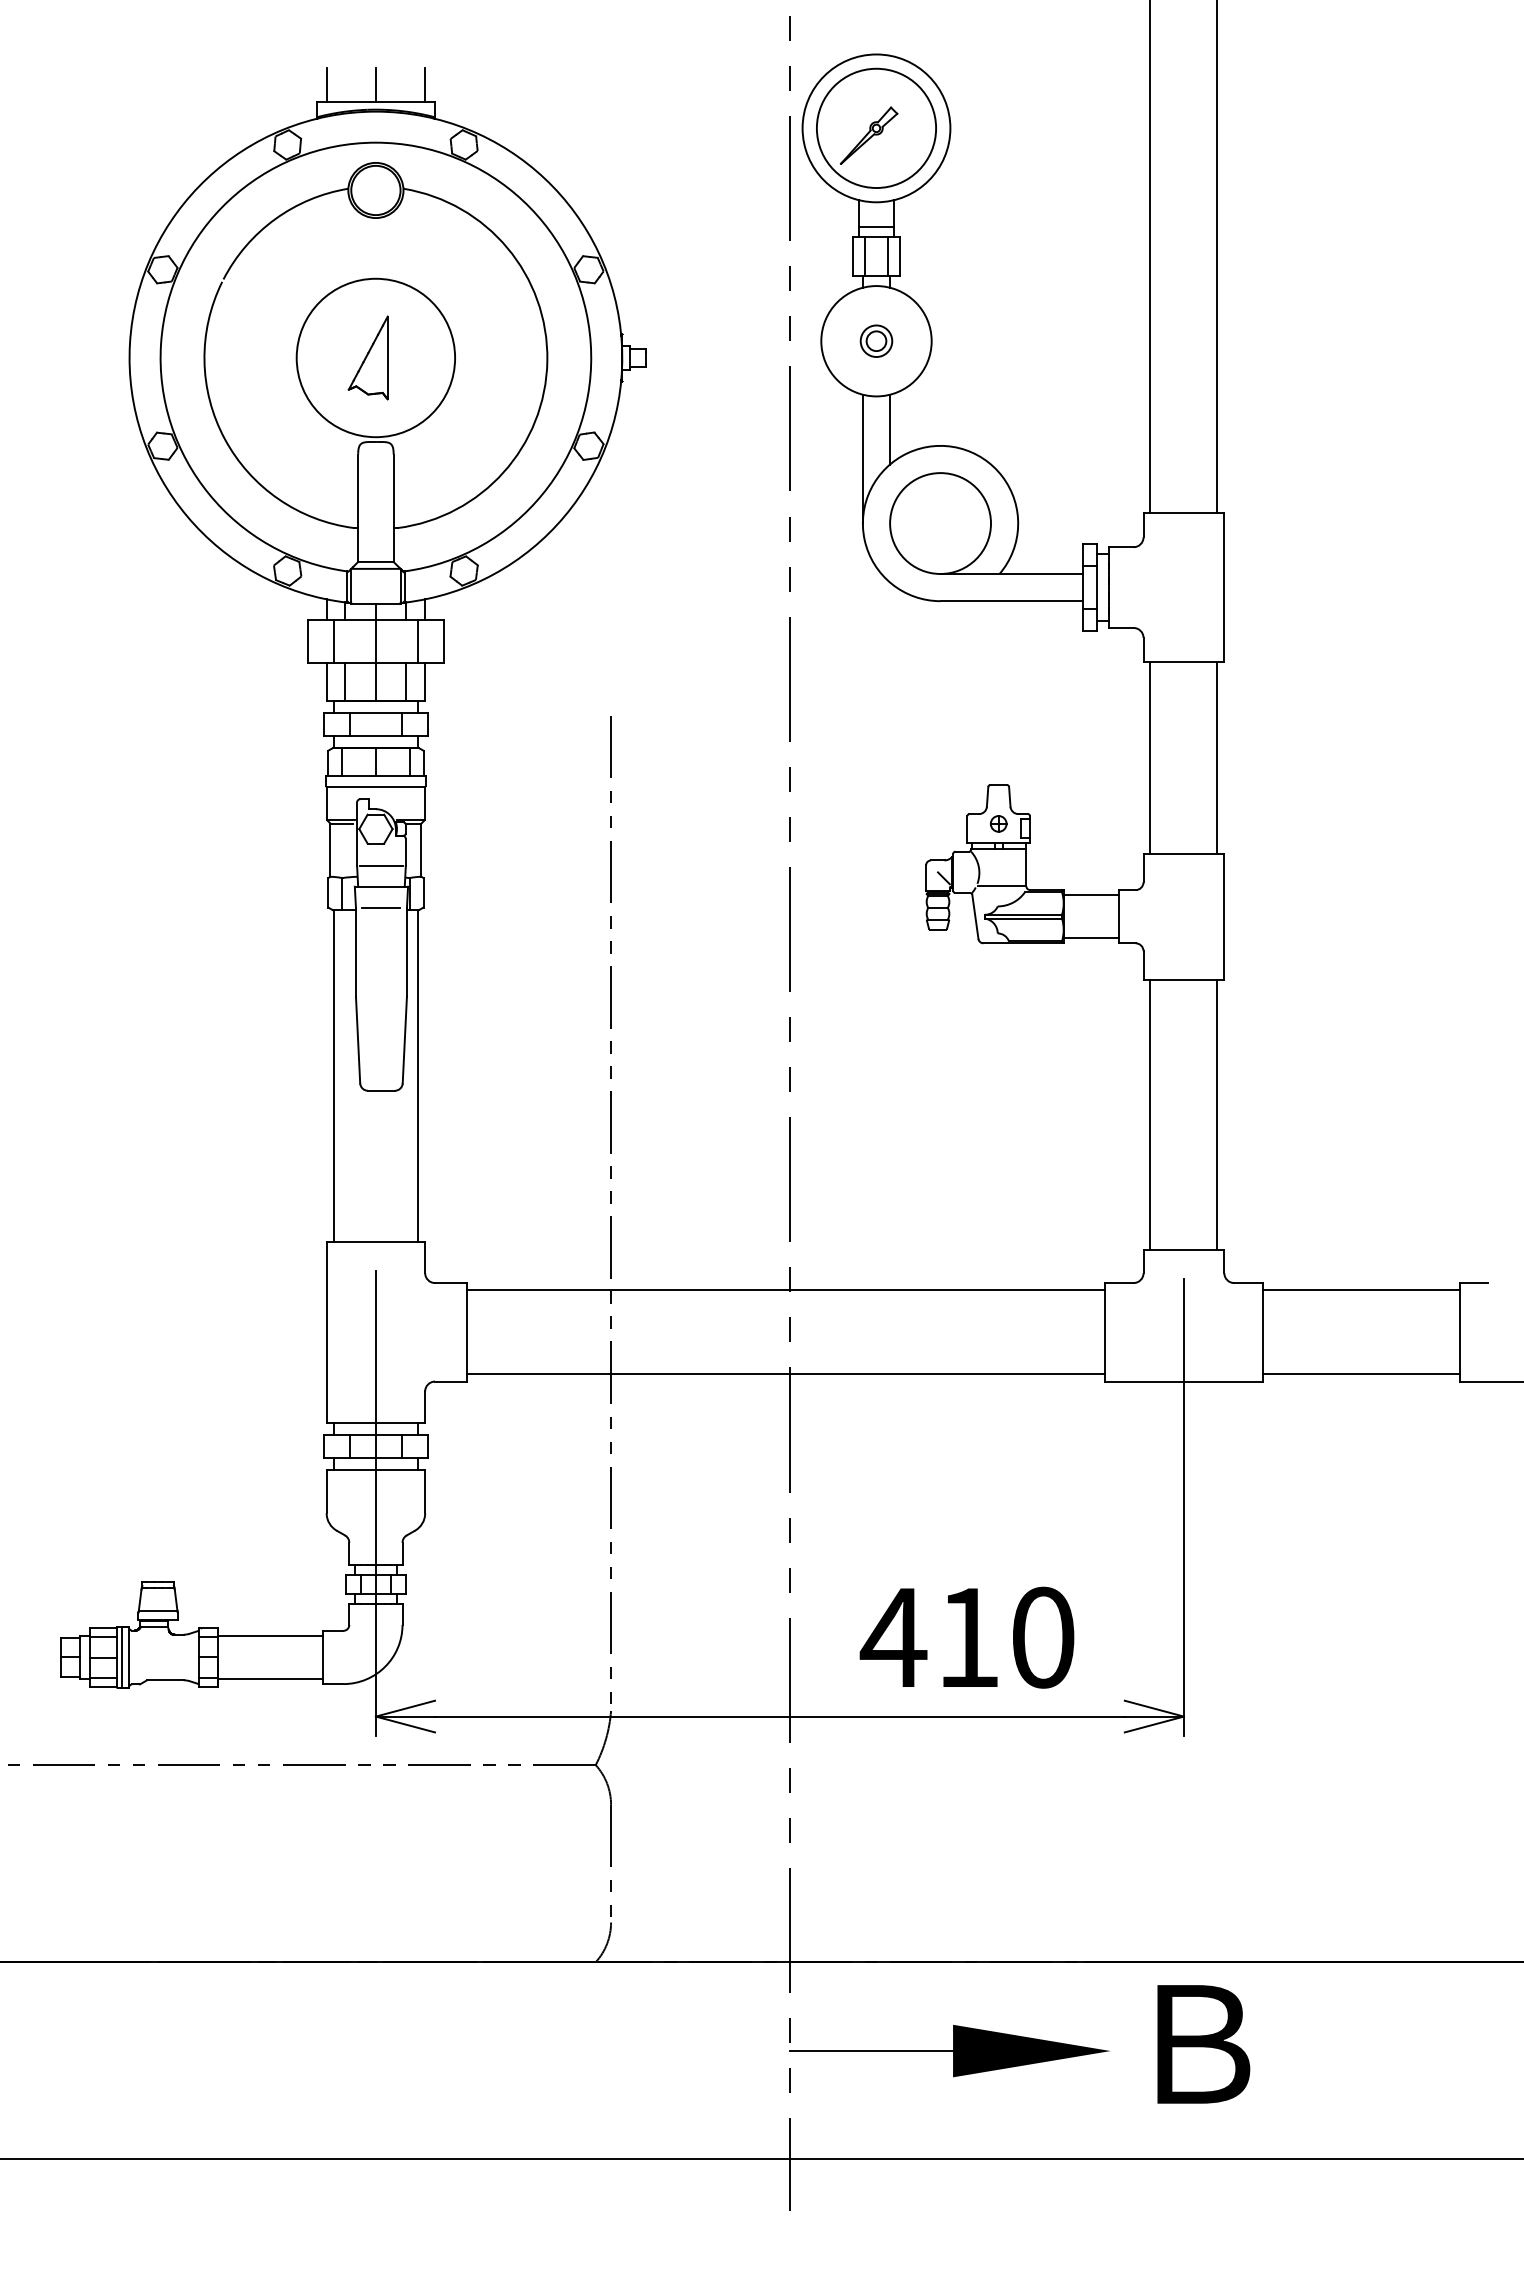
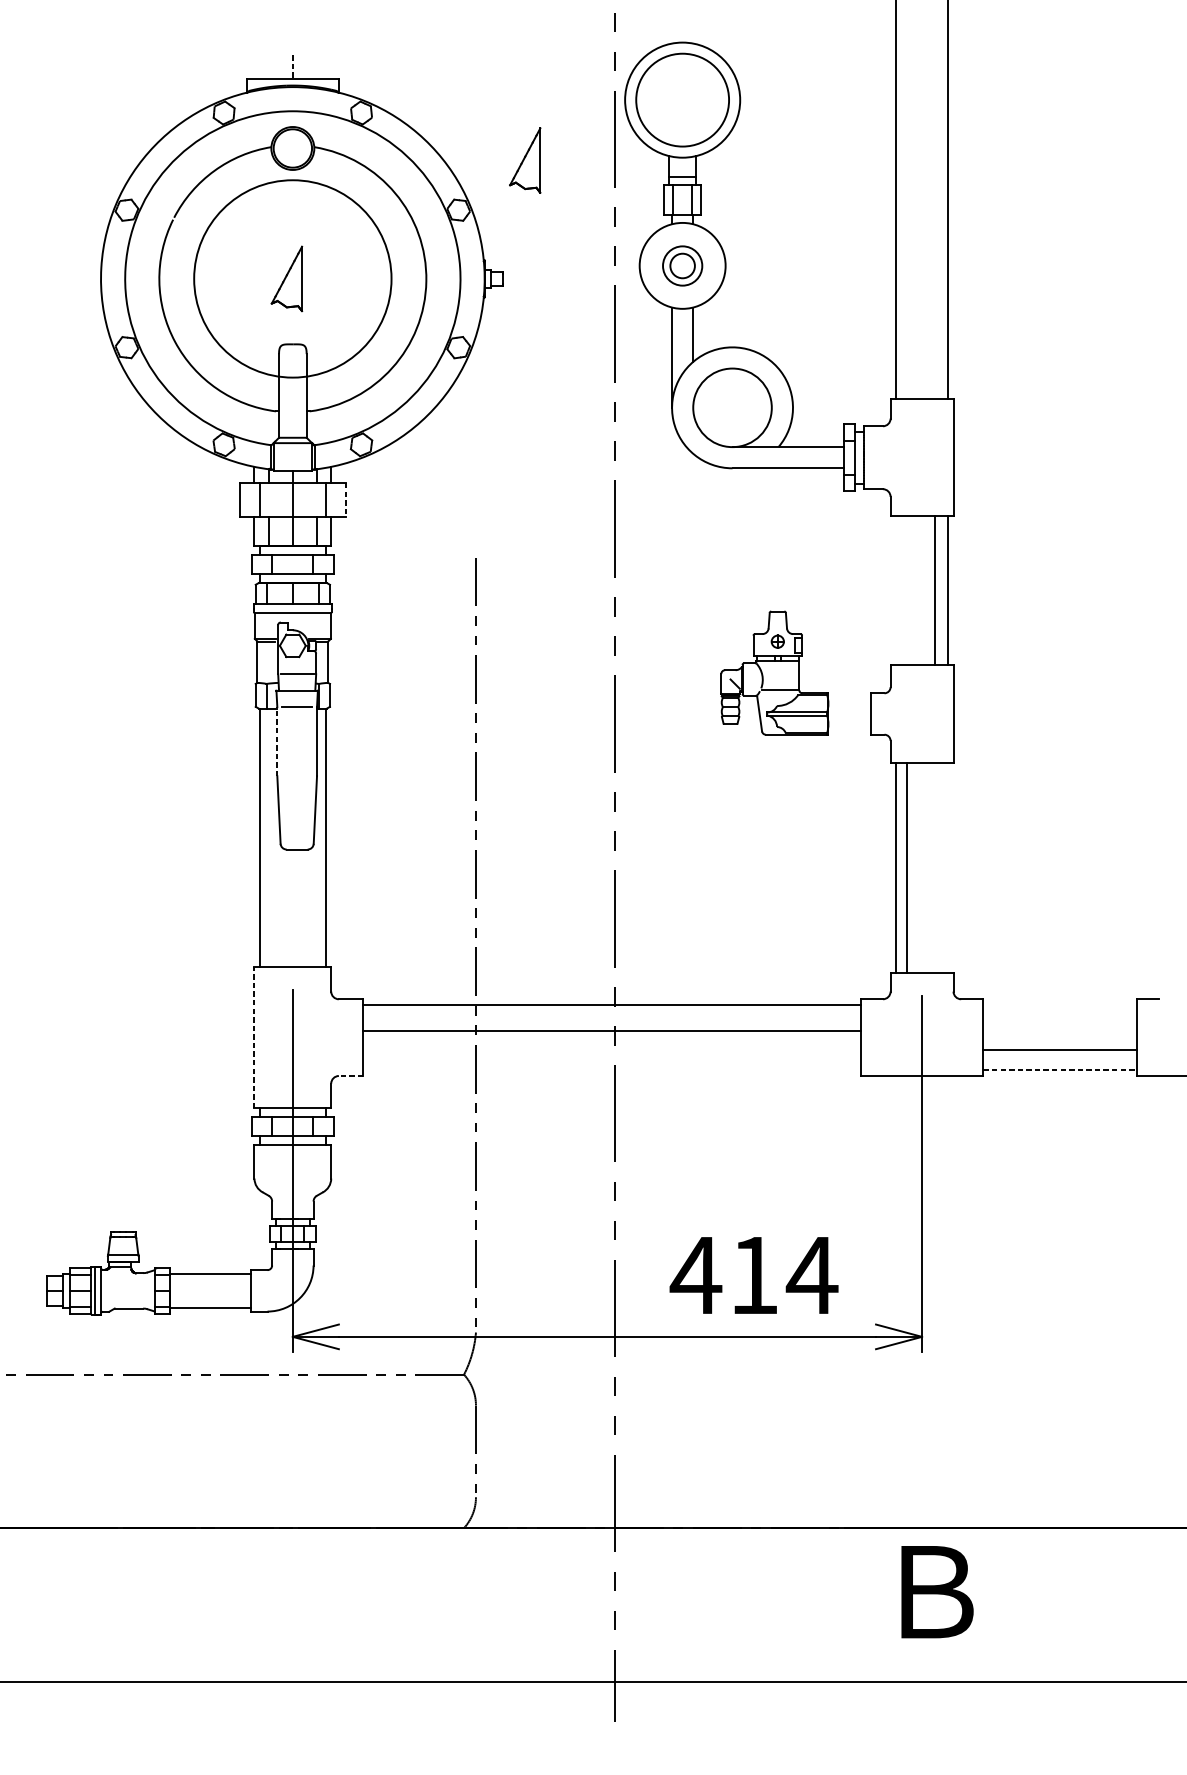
line: (326, 84) -> (254, 65), removed
line: (375, 84) -> (292, 65), solid -> dashed
line: (425, 84) -> (331, 65), removed
part: (868, 135) -> (676, 105), removed
part: (673, 205) -> (524, 160), added
part: (876, 340) -> (682, 265), size x1.6
circle: (375, 357) -> (292, 278), size x1.6
line: (443, 641) -> (345, 499), solid -> dashed
line: (1150, 757) -> (934, 590), moved
line: (1090, 895) -> (849, 697), removed
line: (1090, 938) -> (849, 730), removed
line: (355, 951) -> (276, 741), solid -> dashed
line: (1217, 1114) -> (906, 868), moved
line: (1360, 1290) -> (1059, 1050), moved
line: (326, 1332) -> (254, 1037), solid -> dashed
line: (785, 1374) -> (611, 1031), moved
line: (1361, 1374) -> (1060, 1070), solid -> dashed
line: (450, 1381) -> (350, 1075), solid -> dashed
text: (1042, 1637) -> (811, 1275), 410 -> 414
part: (949, 2050) -> (739, 1596), removed

